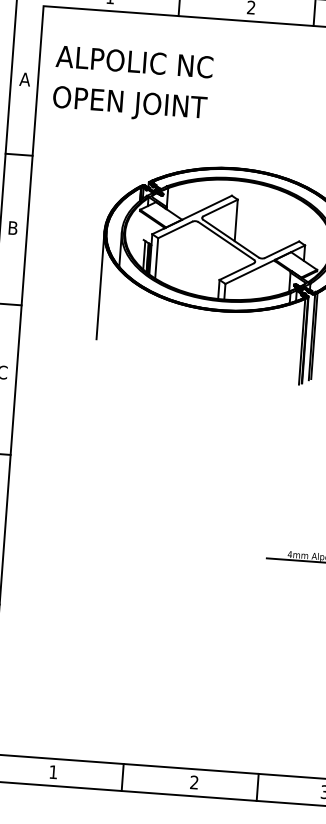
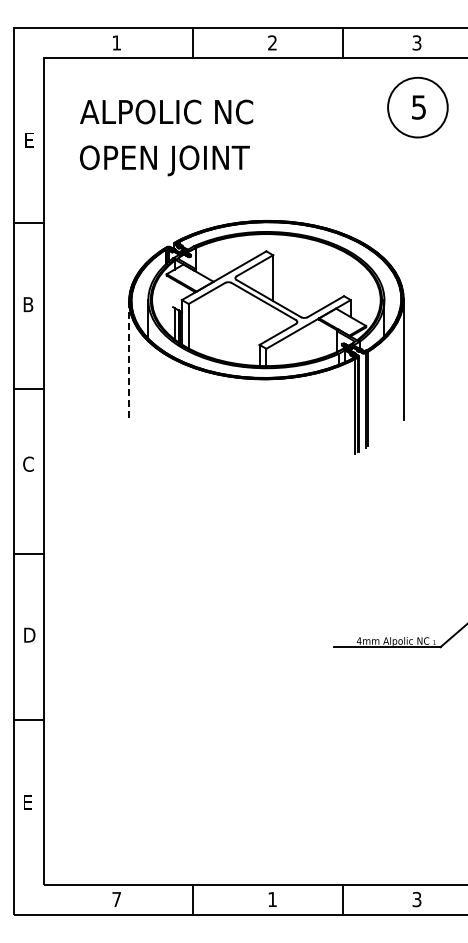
text: (134, 61) -> (166, 111), moved
text: (25, 78) -> (29, 139), A -> E
text: (129, 104) -> (164, 160), moved
line: (100, 286) -> (129, 361), solid -> dashed
text: (53, 772) -> (116, 899), 1 -> 7
text: (194, 781) -> (272, 898), 2 -> 1

